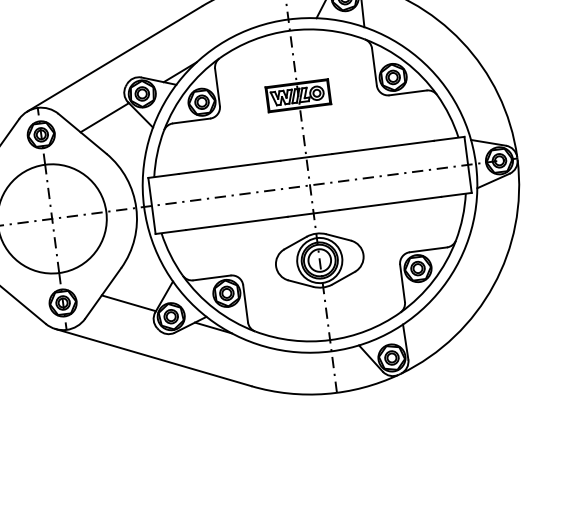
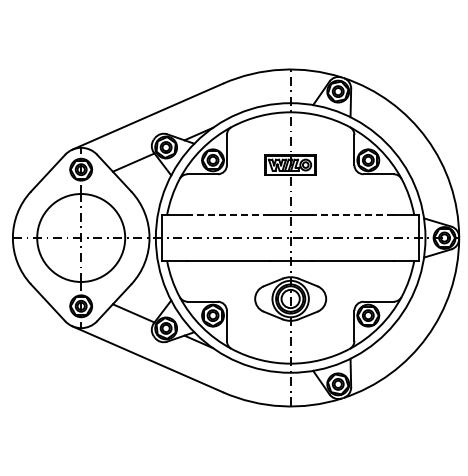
line: (382, 147) -> (352, 215), solid -> dashed
line: (228, 167) -> (227, 215), solid -> dashed

